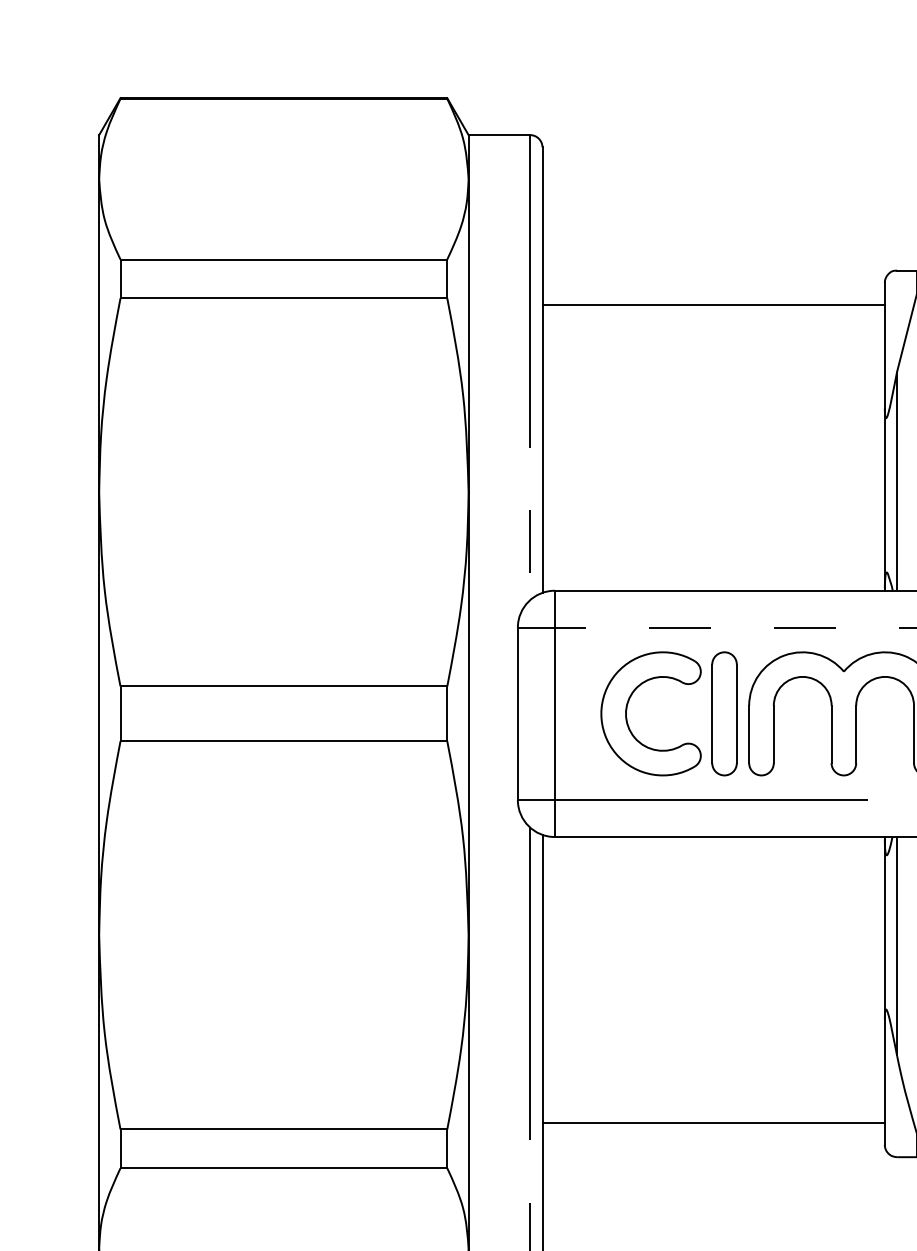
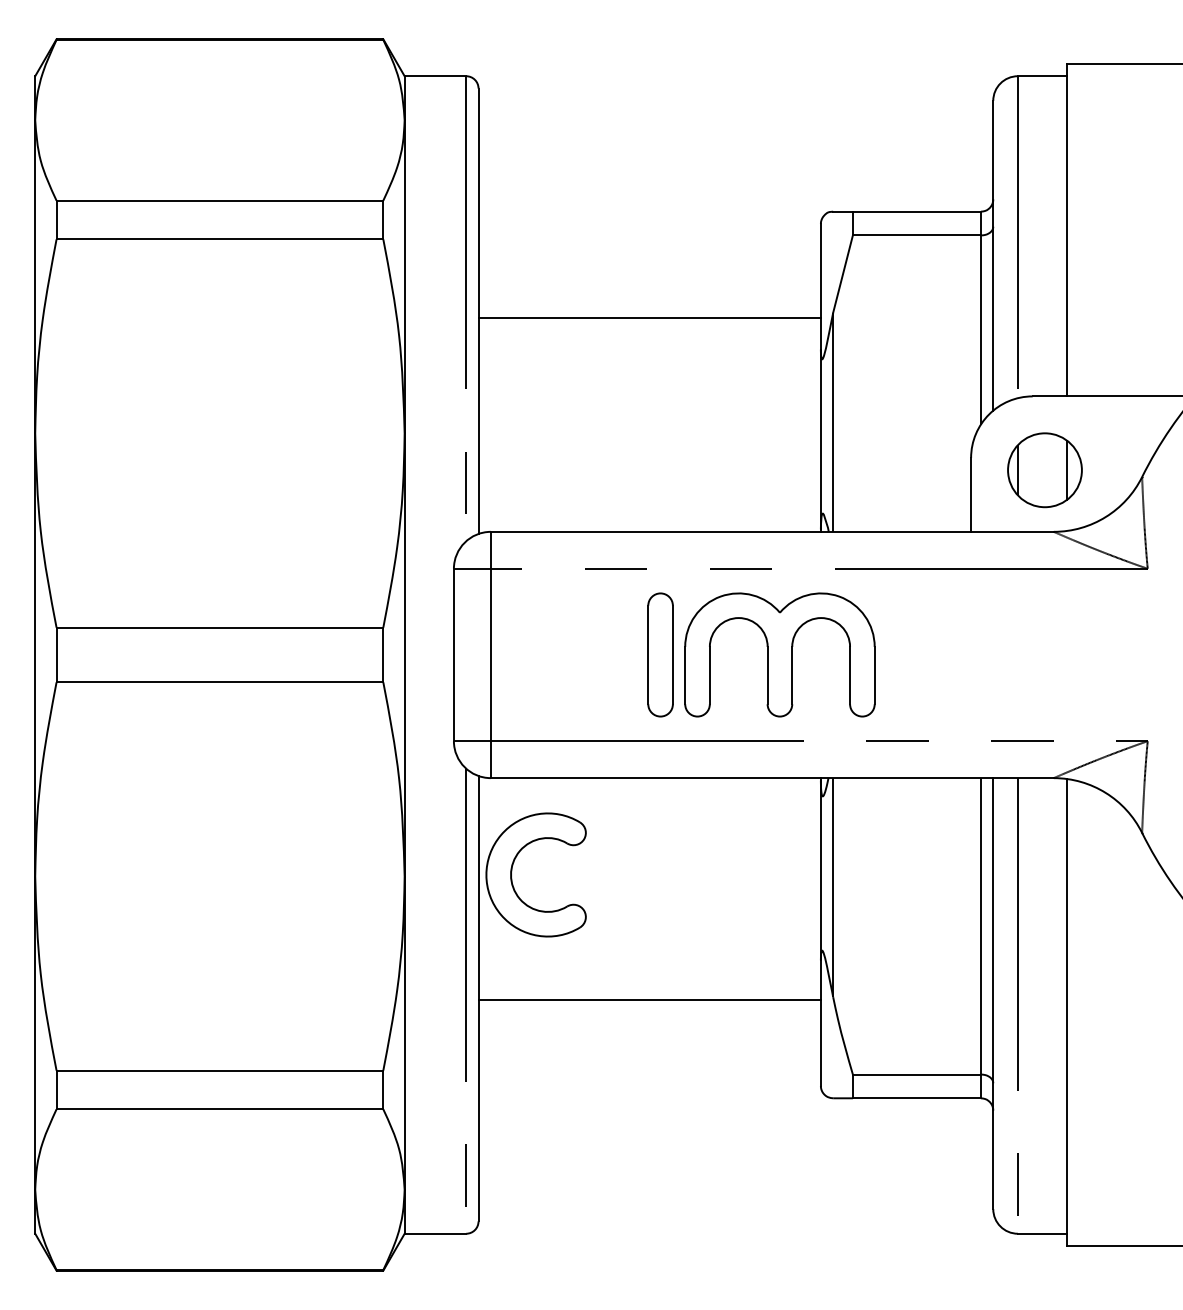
line: (713, 305) -> (649, 318), moved
part: (627, 710) -> (512, 871), moved
line: (713, 1122) -> (649, 999), moved

